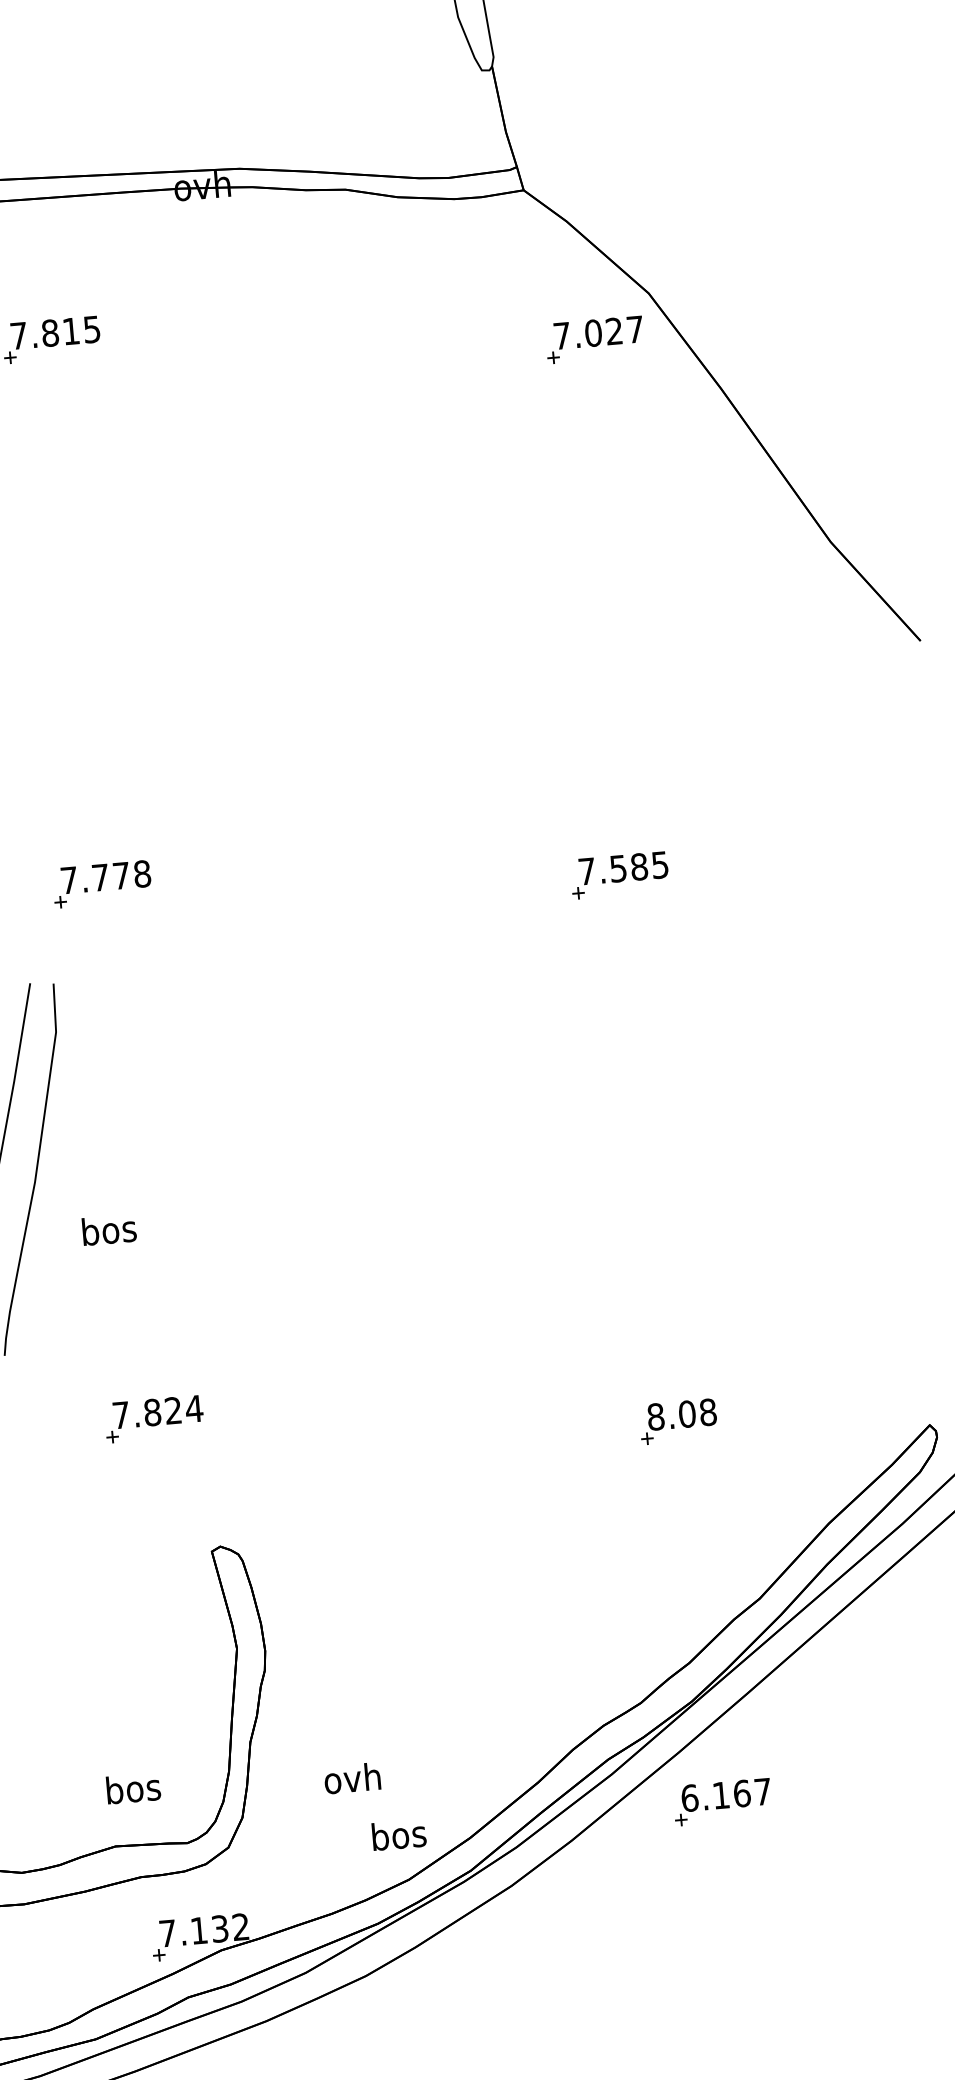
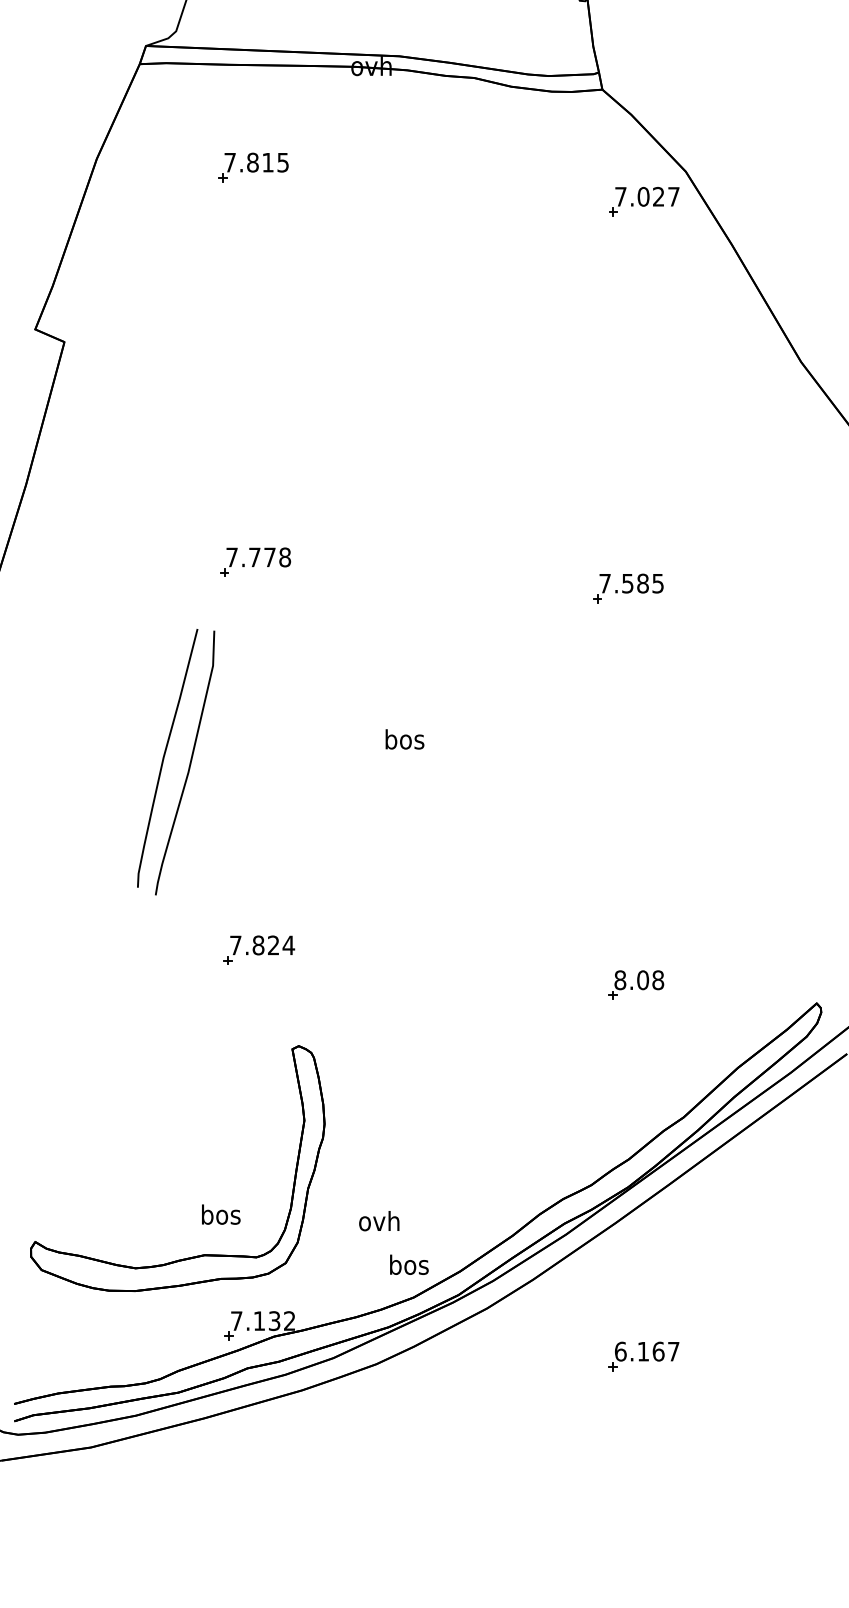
text: (108, 1230) -> (404, 739), moved
part: (721, 1802) -> (643, 1356), moved

